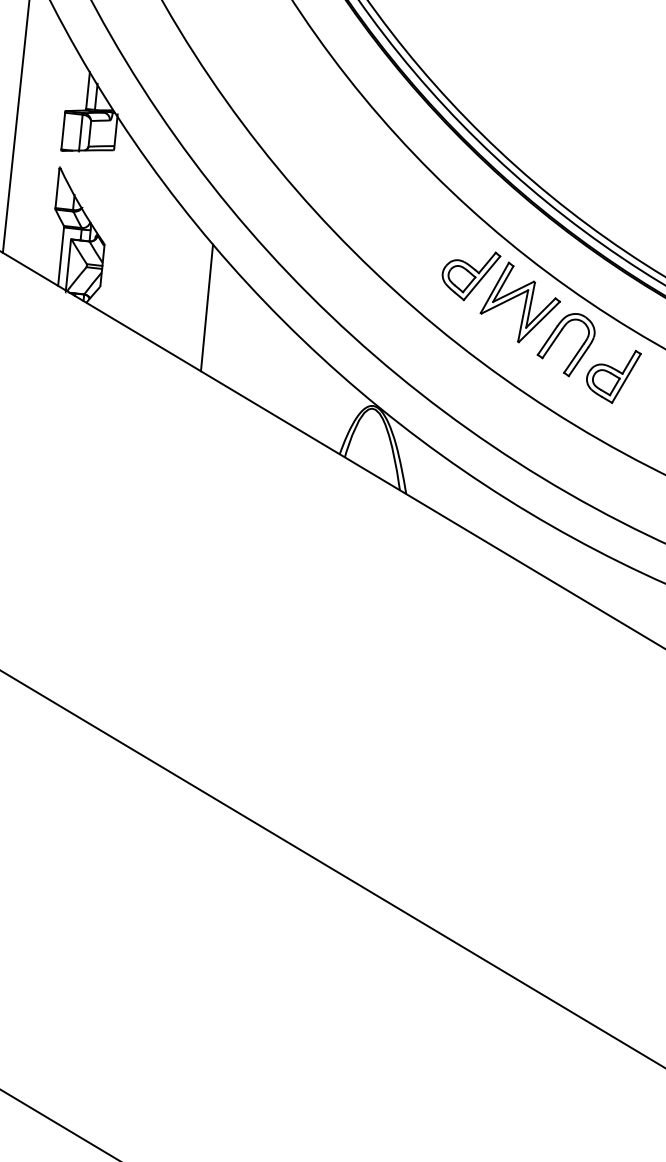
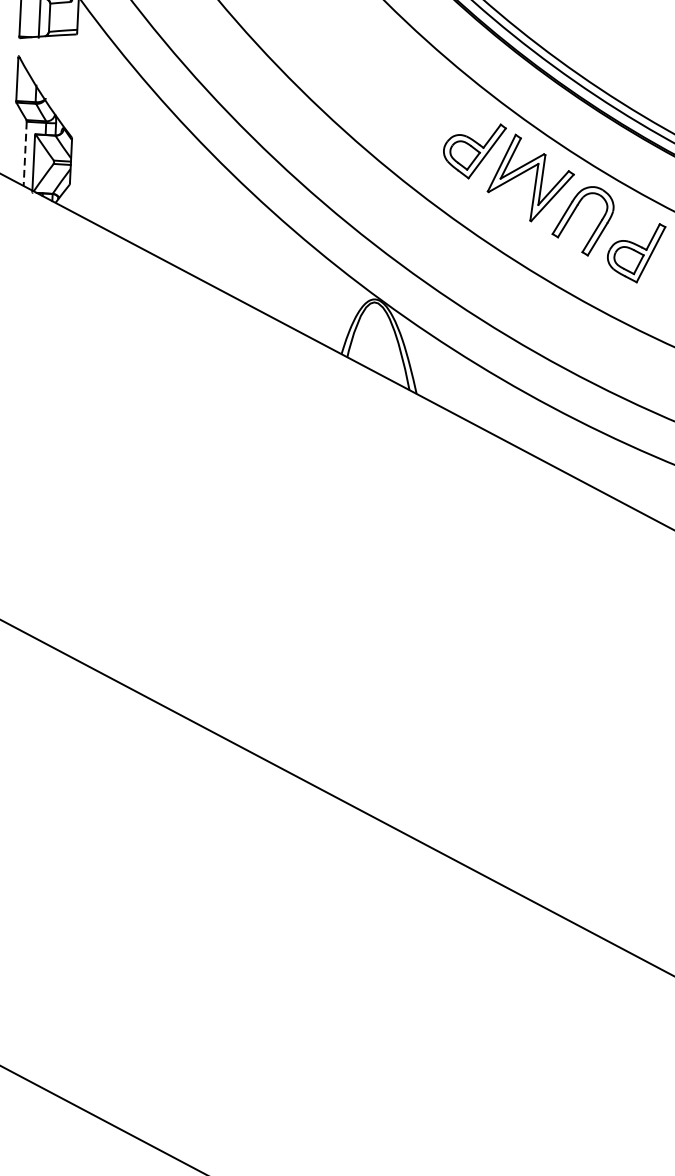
line: (61, 257) -> (25, 154), solid -> dashed
line: (206, 307) -> (187, 201), removed

